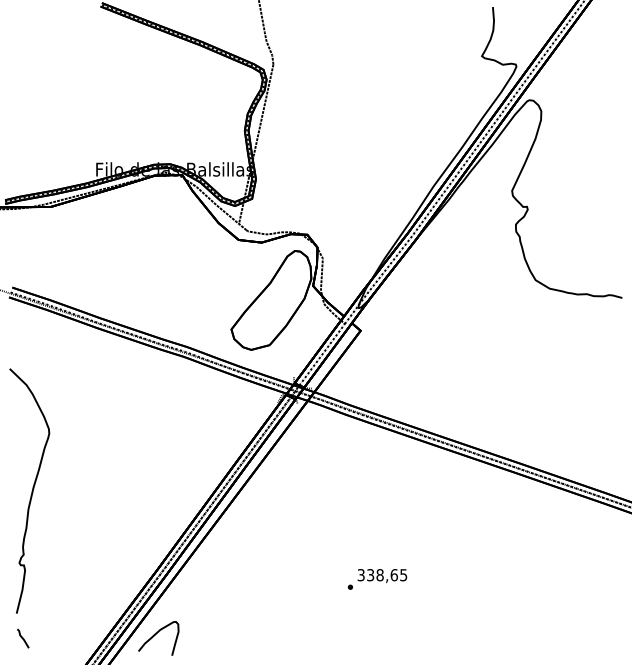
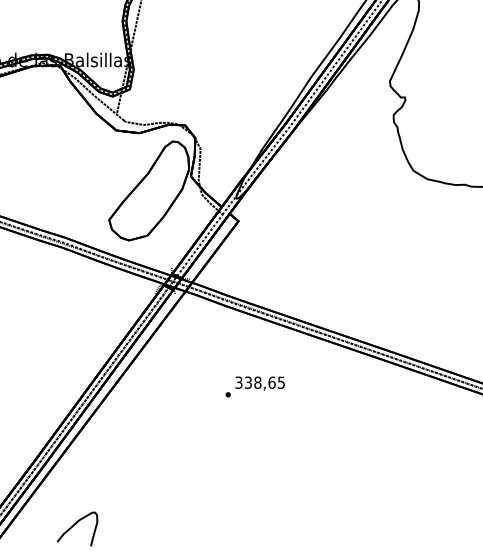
text: (377, 579) -> (255, 387), moved
curve: (155, 635) -> (74, 526), moved

